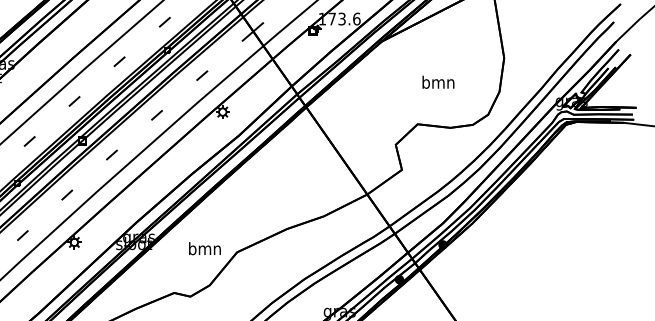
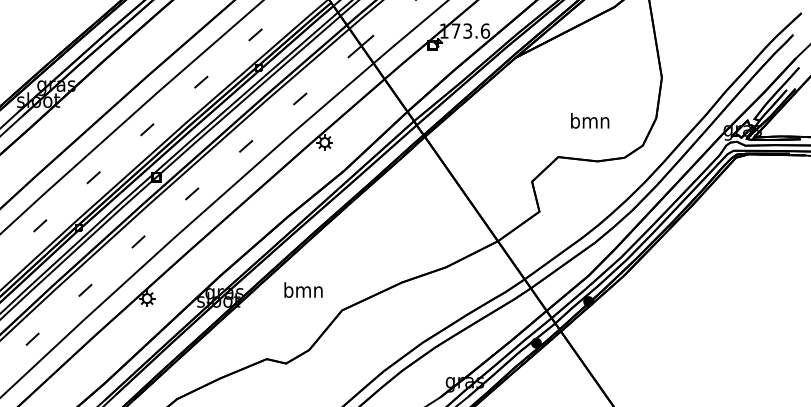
text: (438, 82) -> (590, 120), moved
text: (204, 248) -> (303, 289), moved

